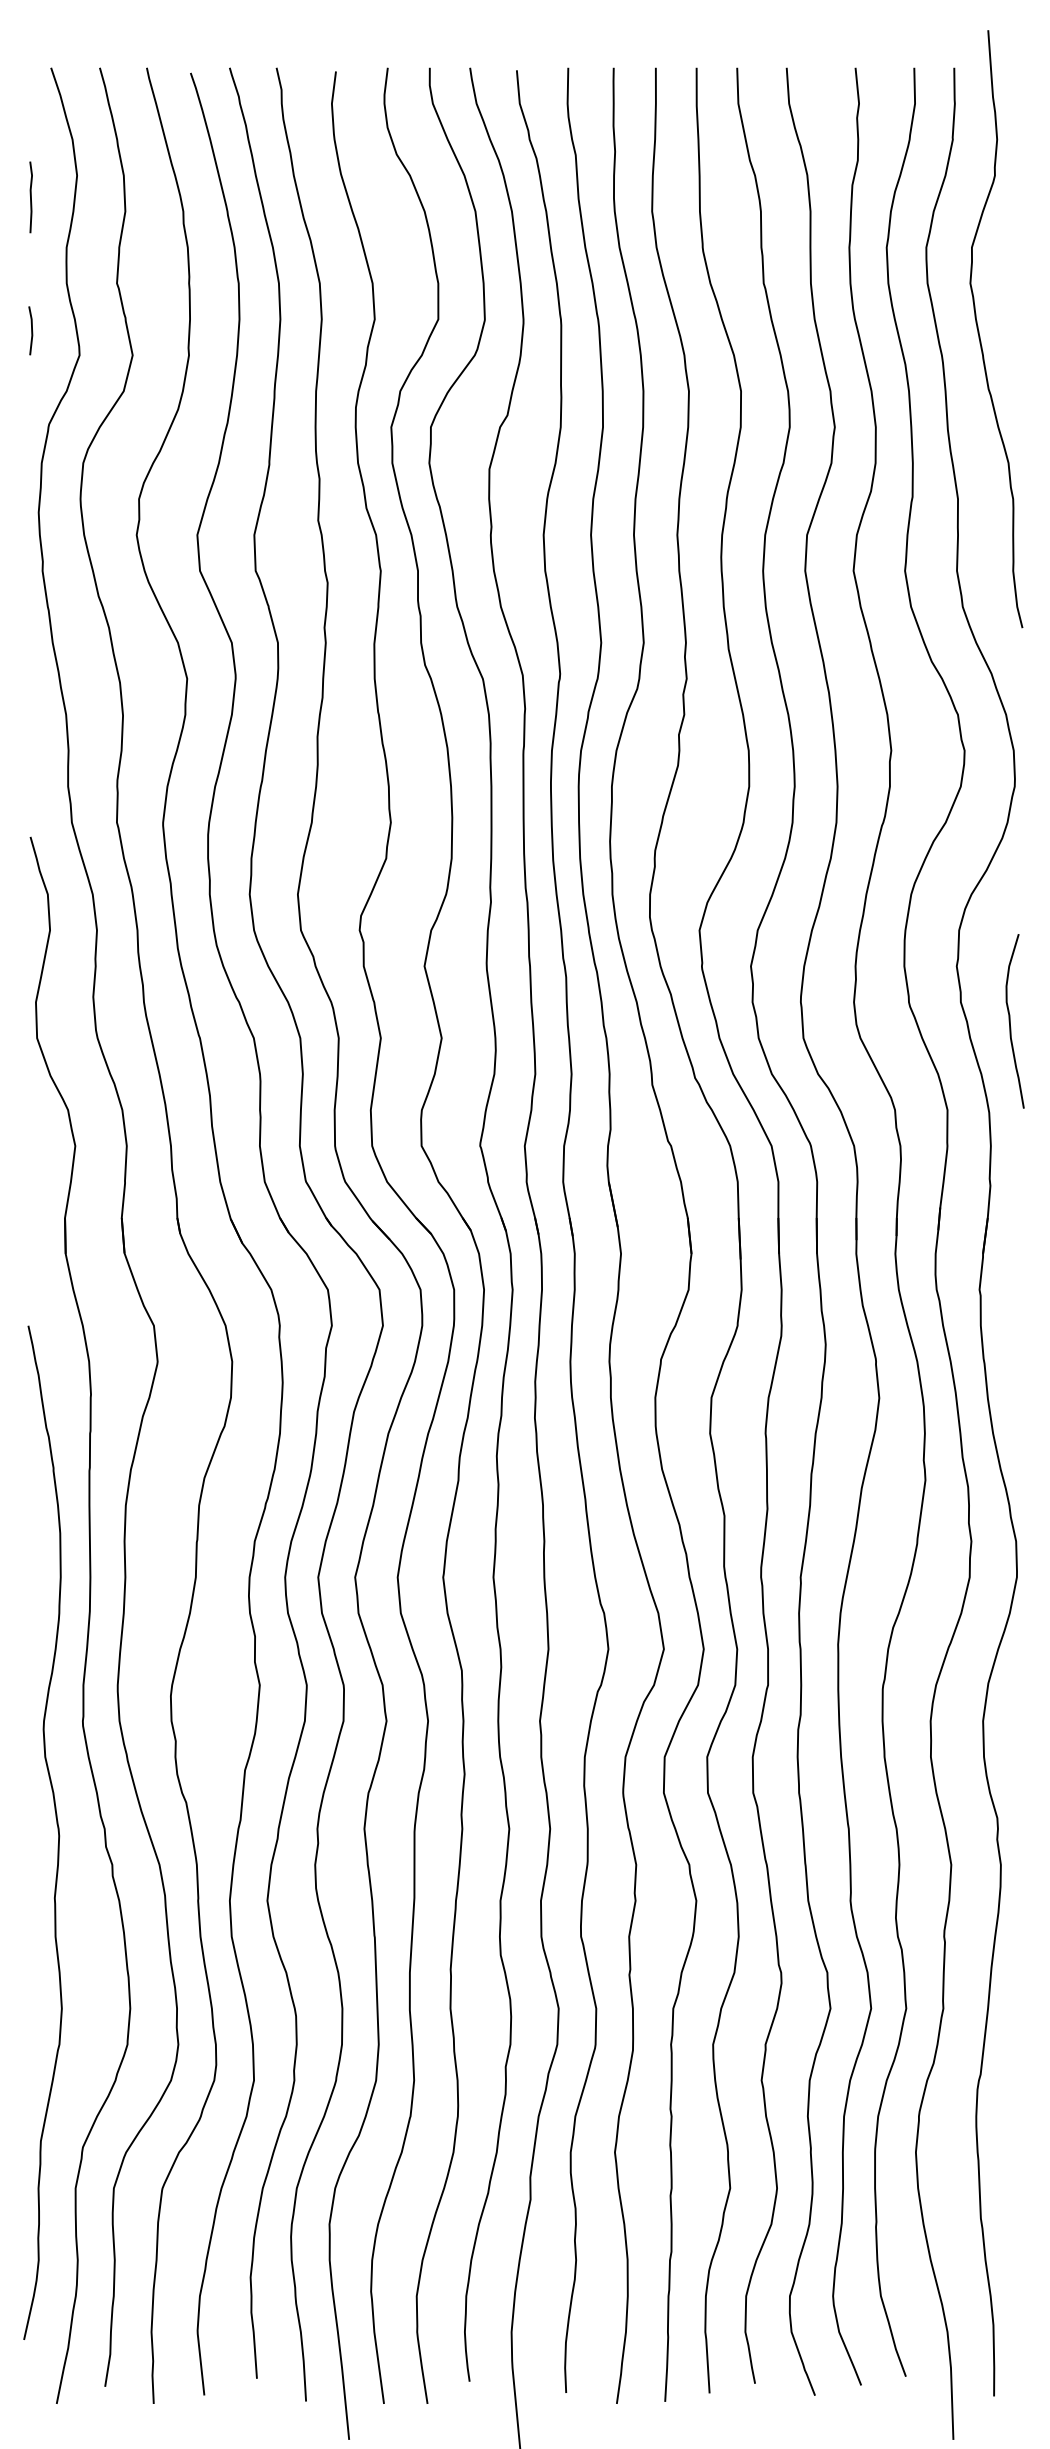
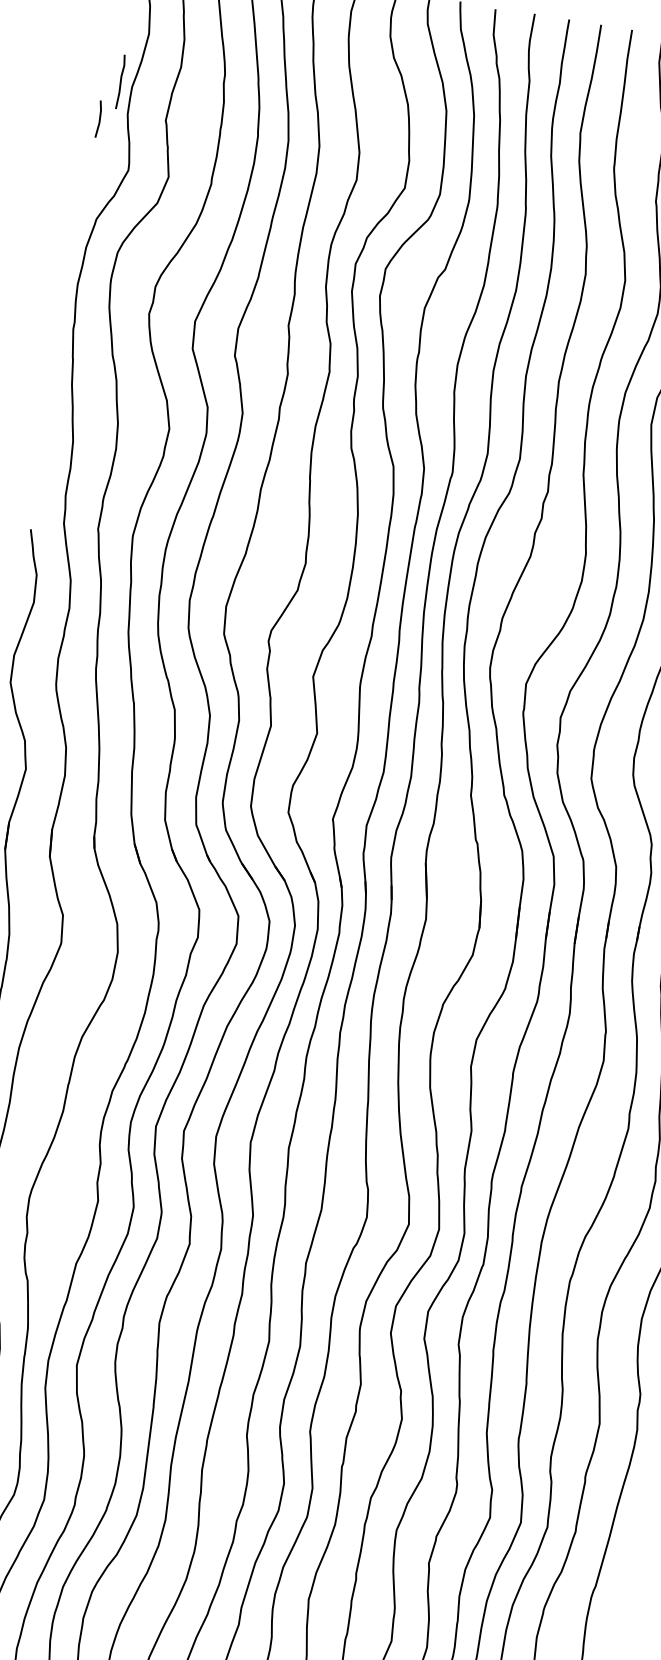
line: (30, 197) -> (120, 82), moved
line: (31, 330) -> (99, 119), moved

